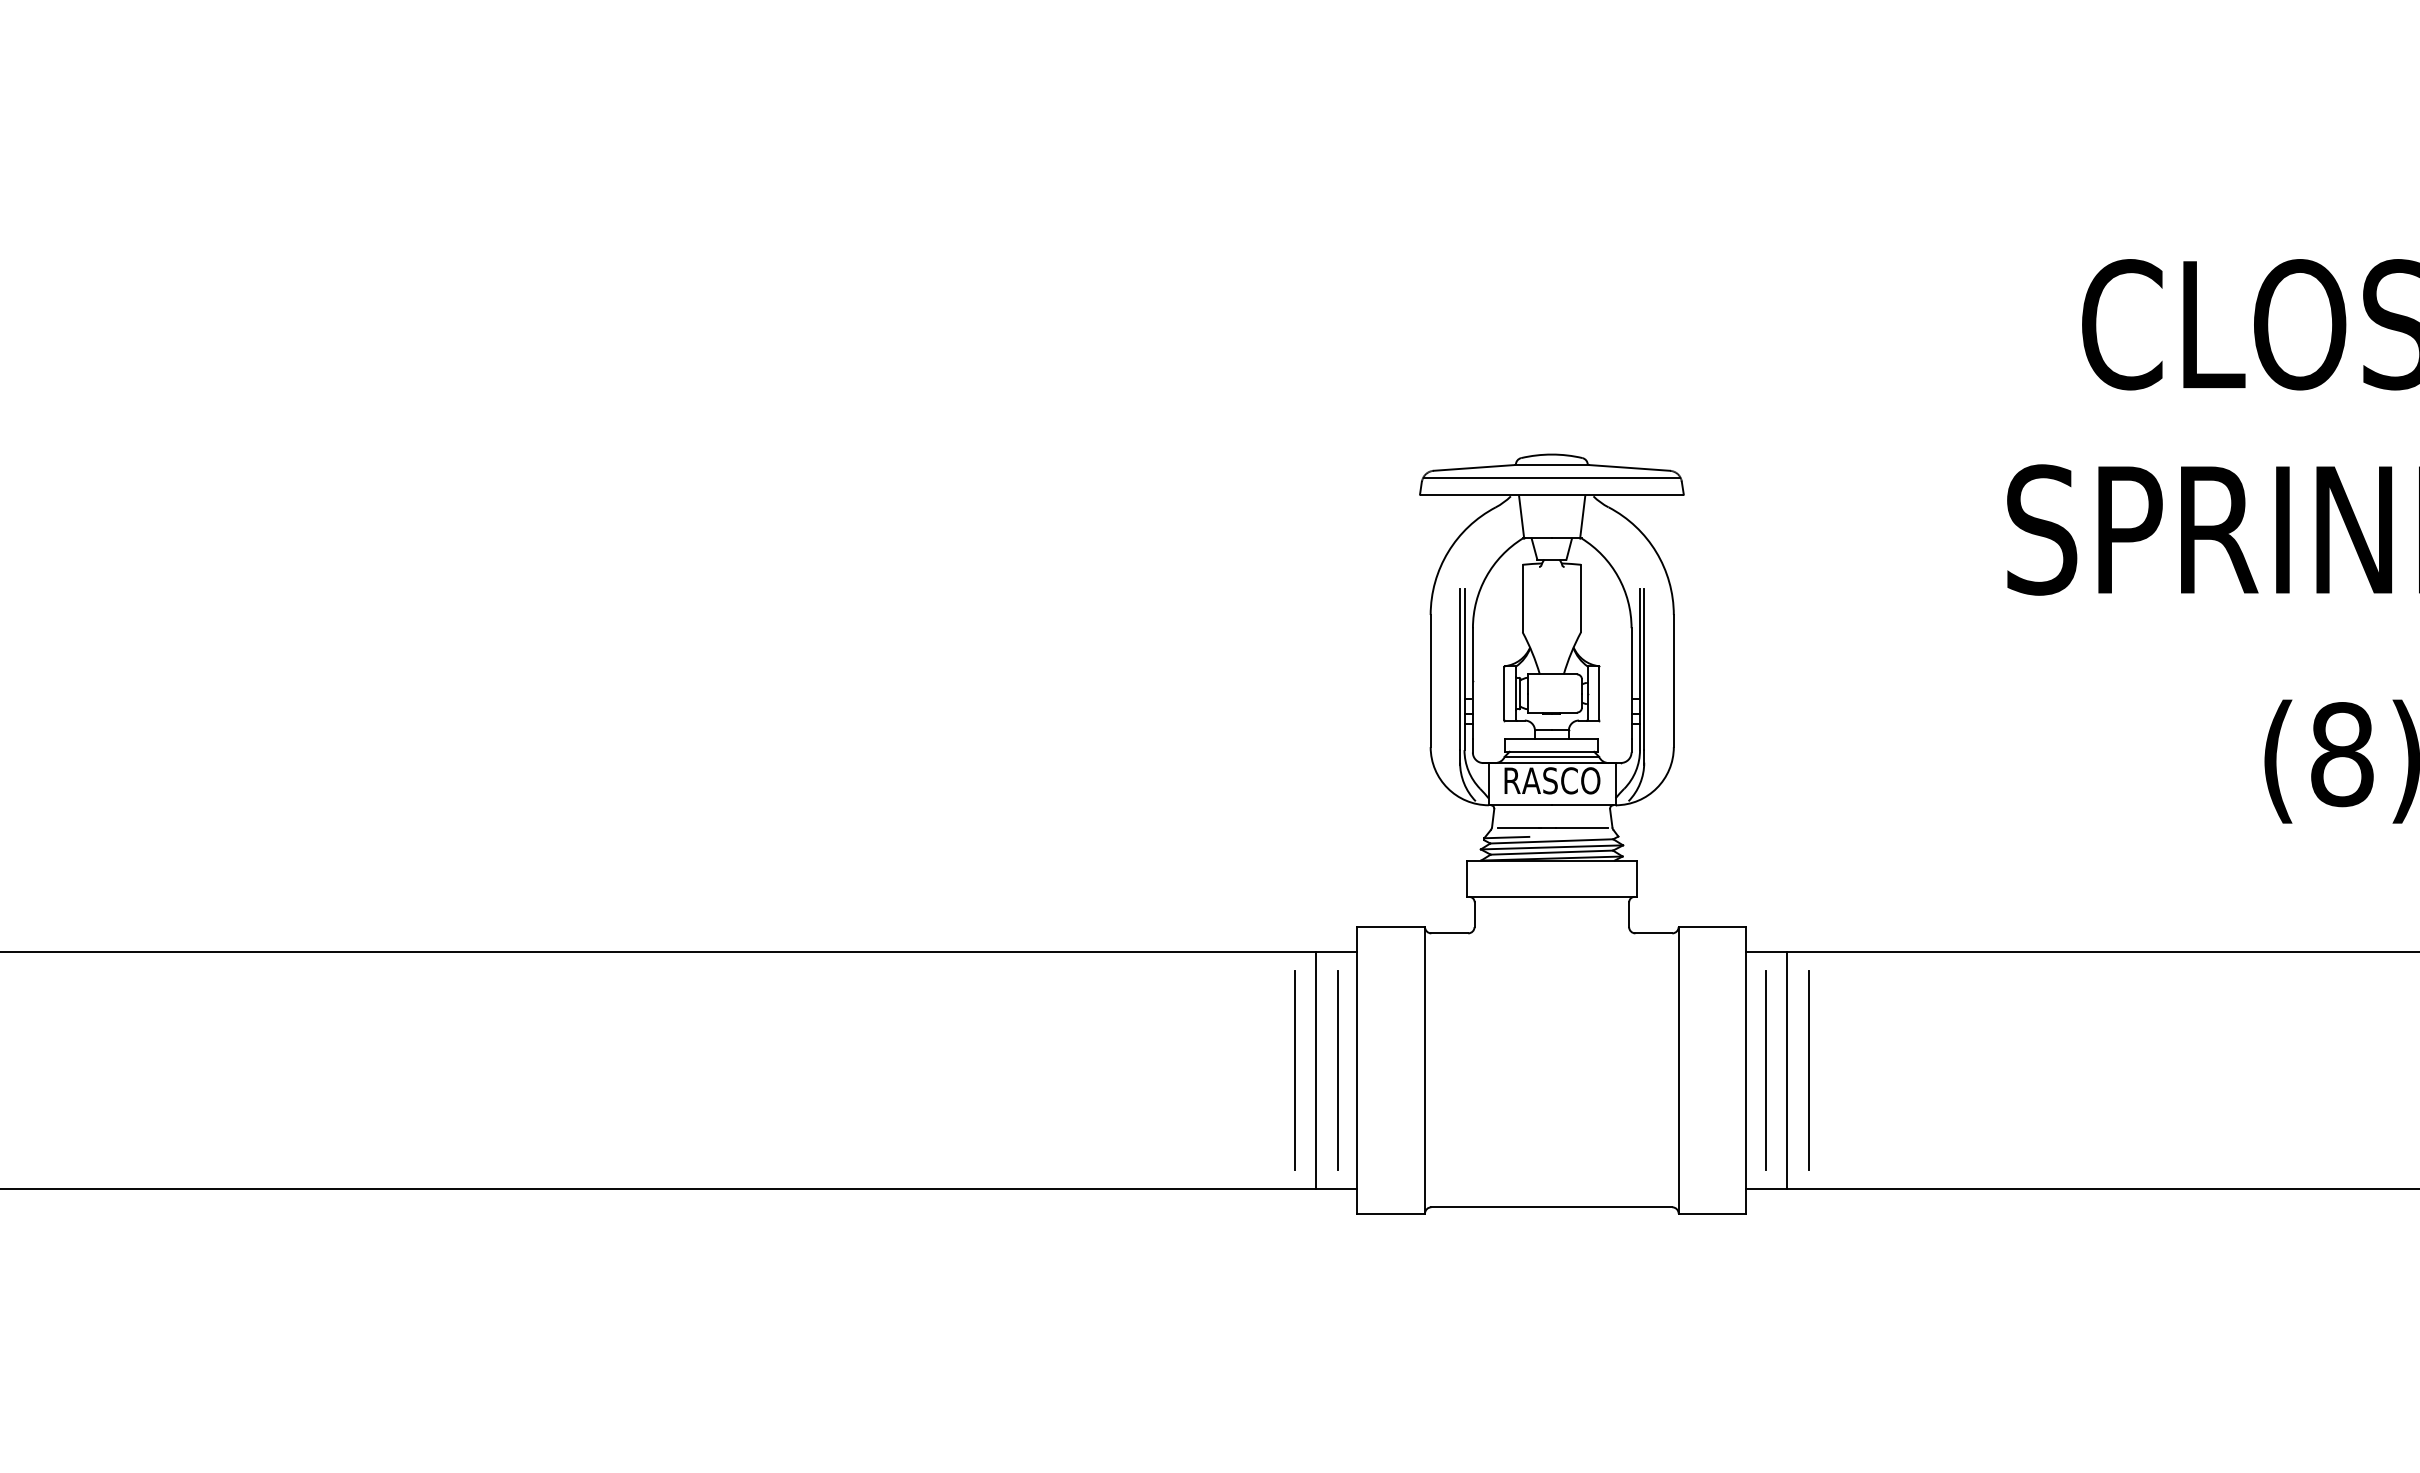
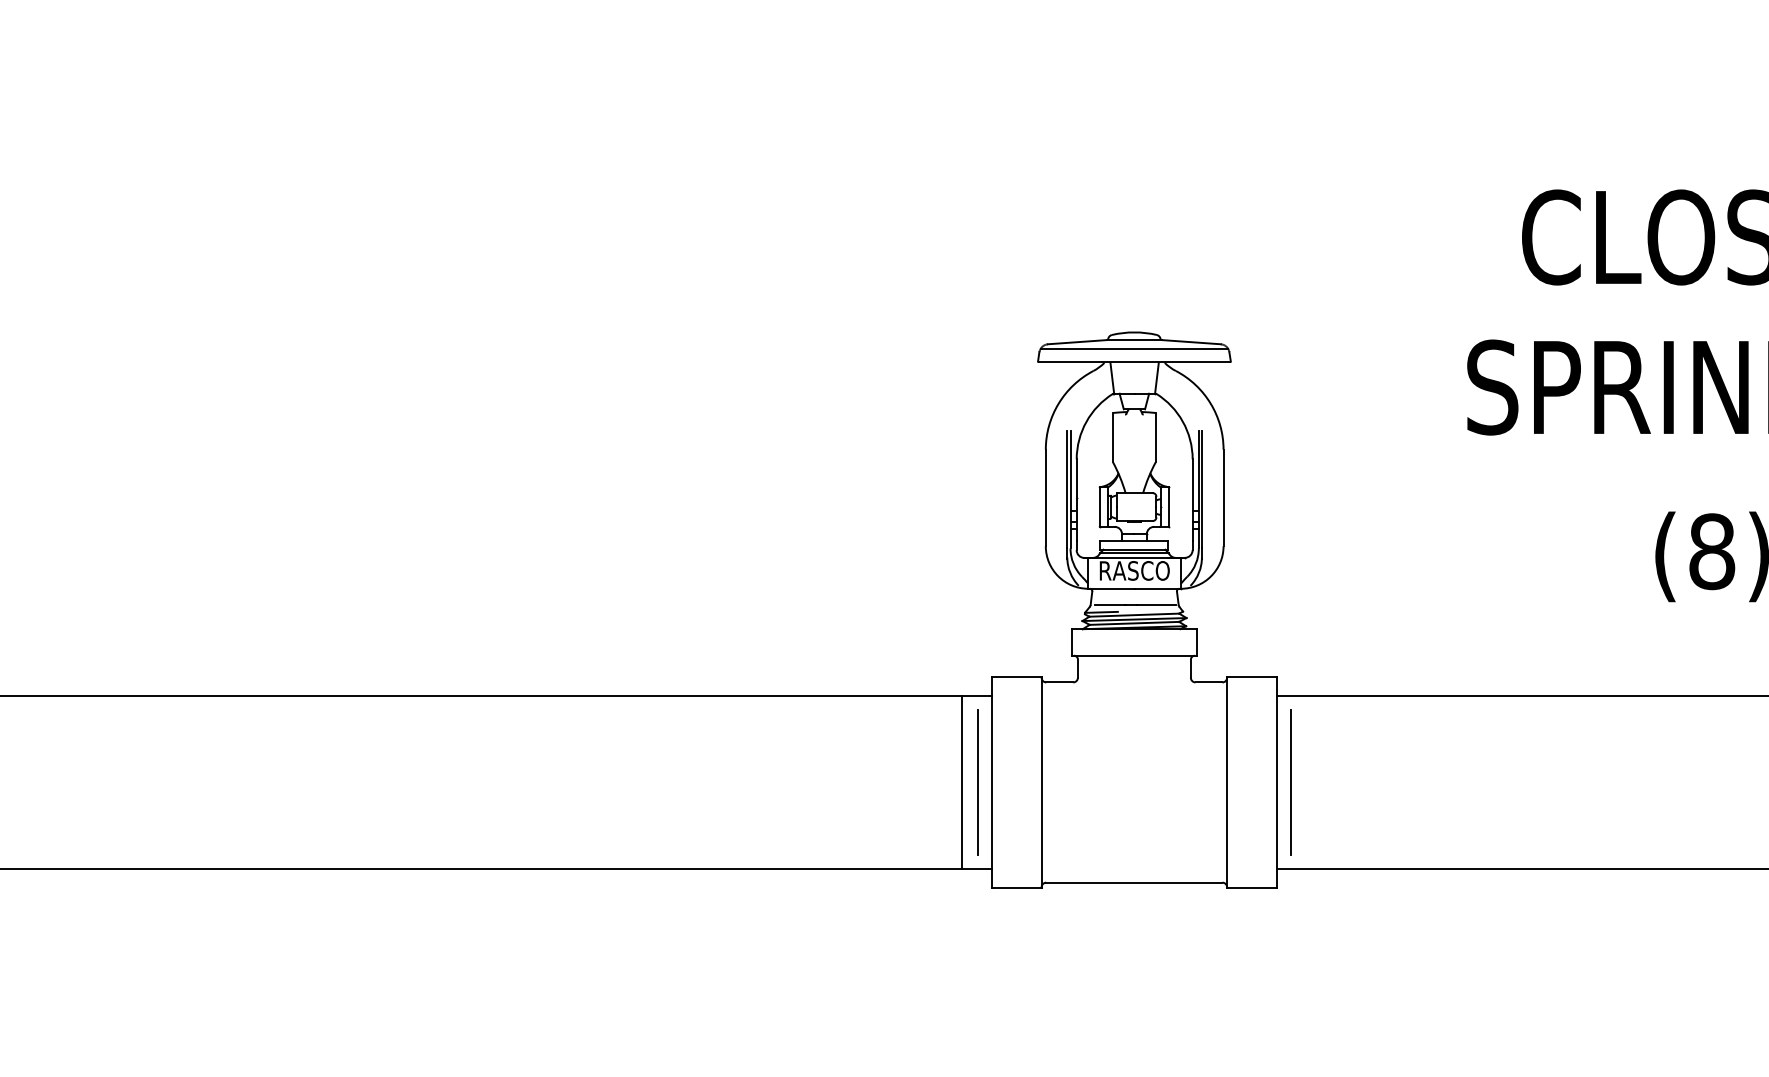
line: (1787, 1069) -> (1306, 781), removed
line: (1294, 1070) -> (946, 782), removed
line: (1809, 1070) -> (1322, 782), removed

